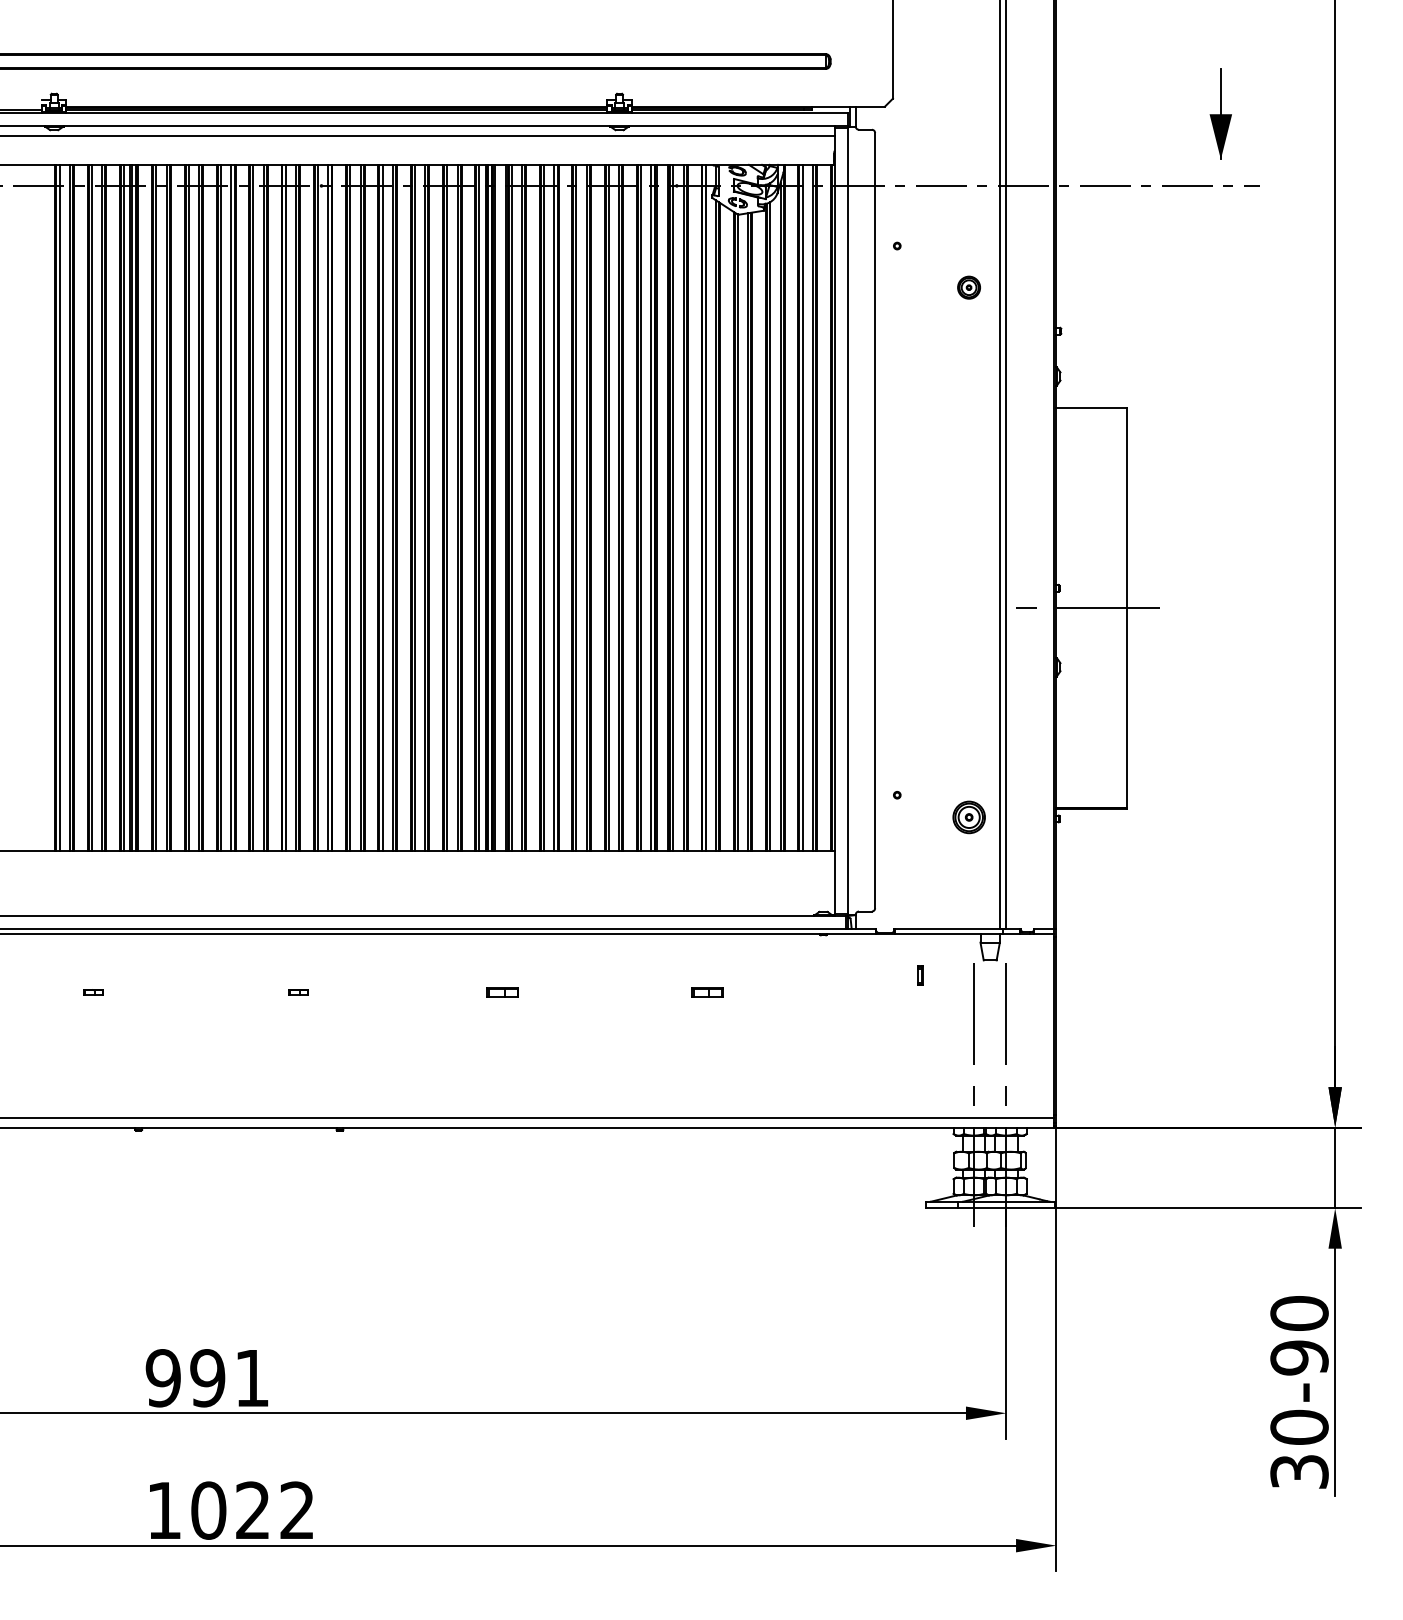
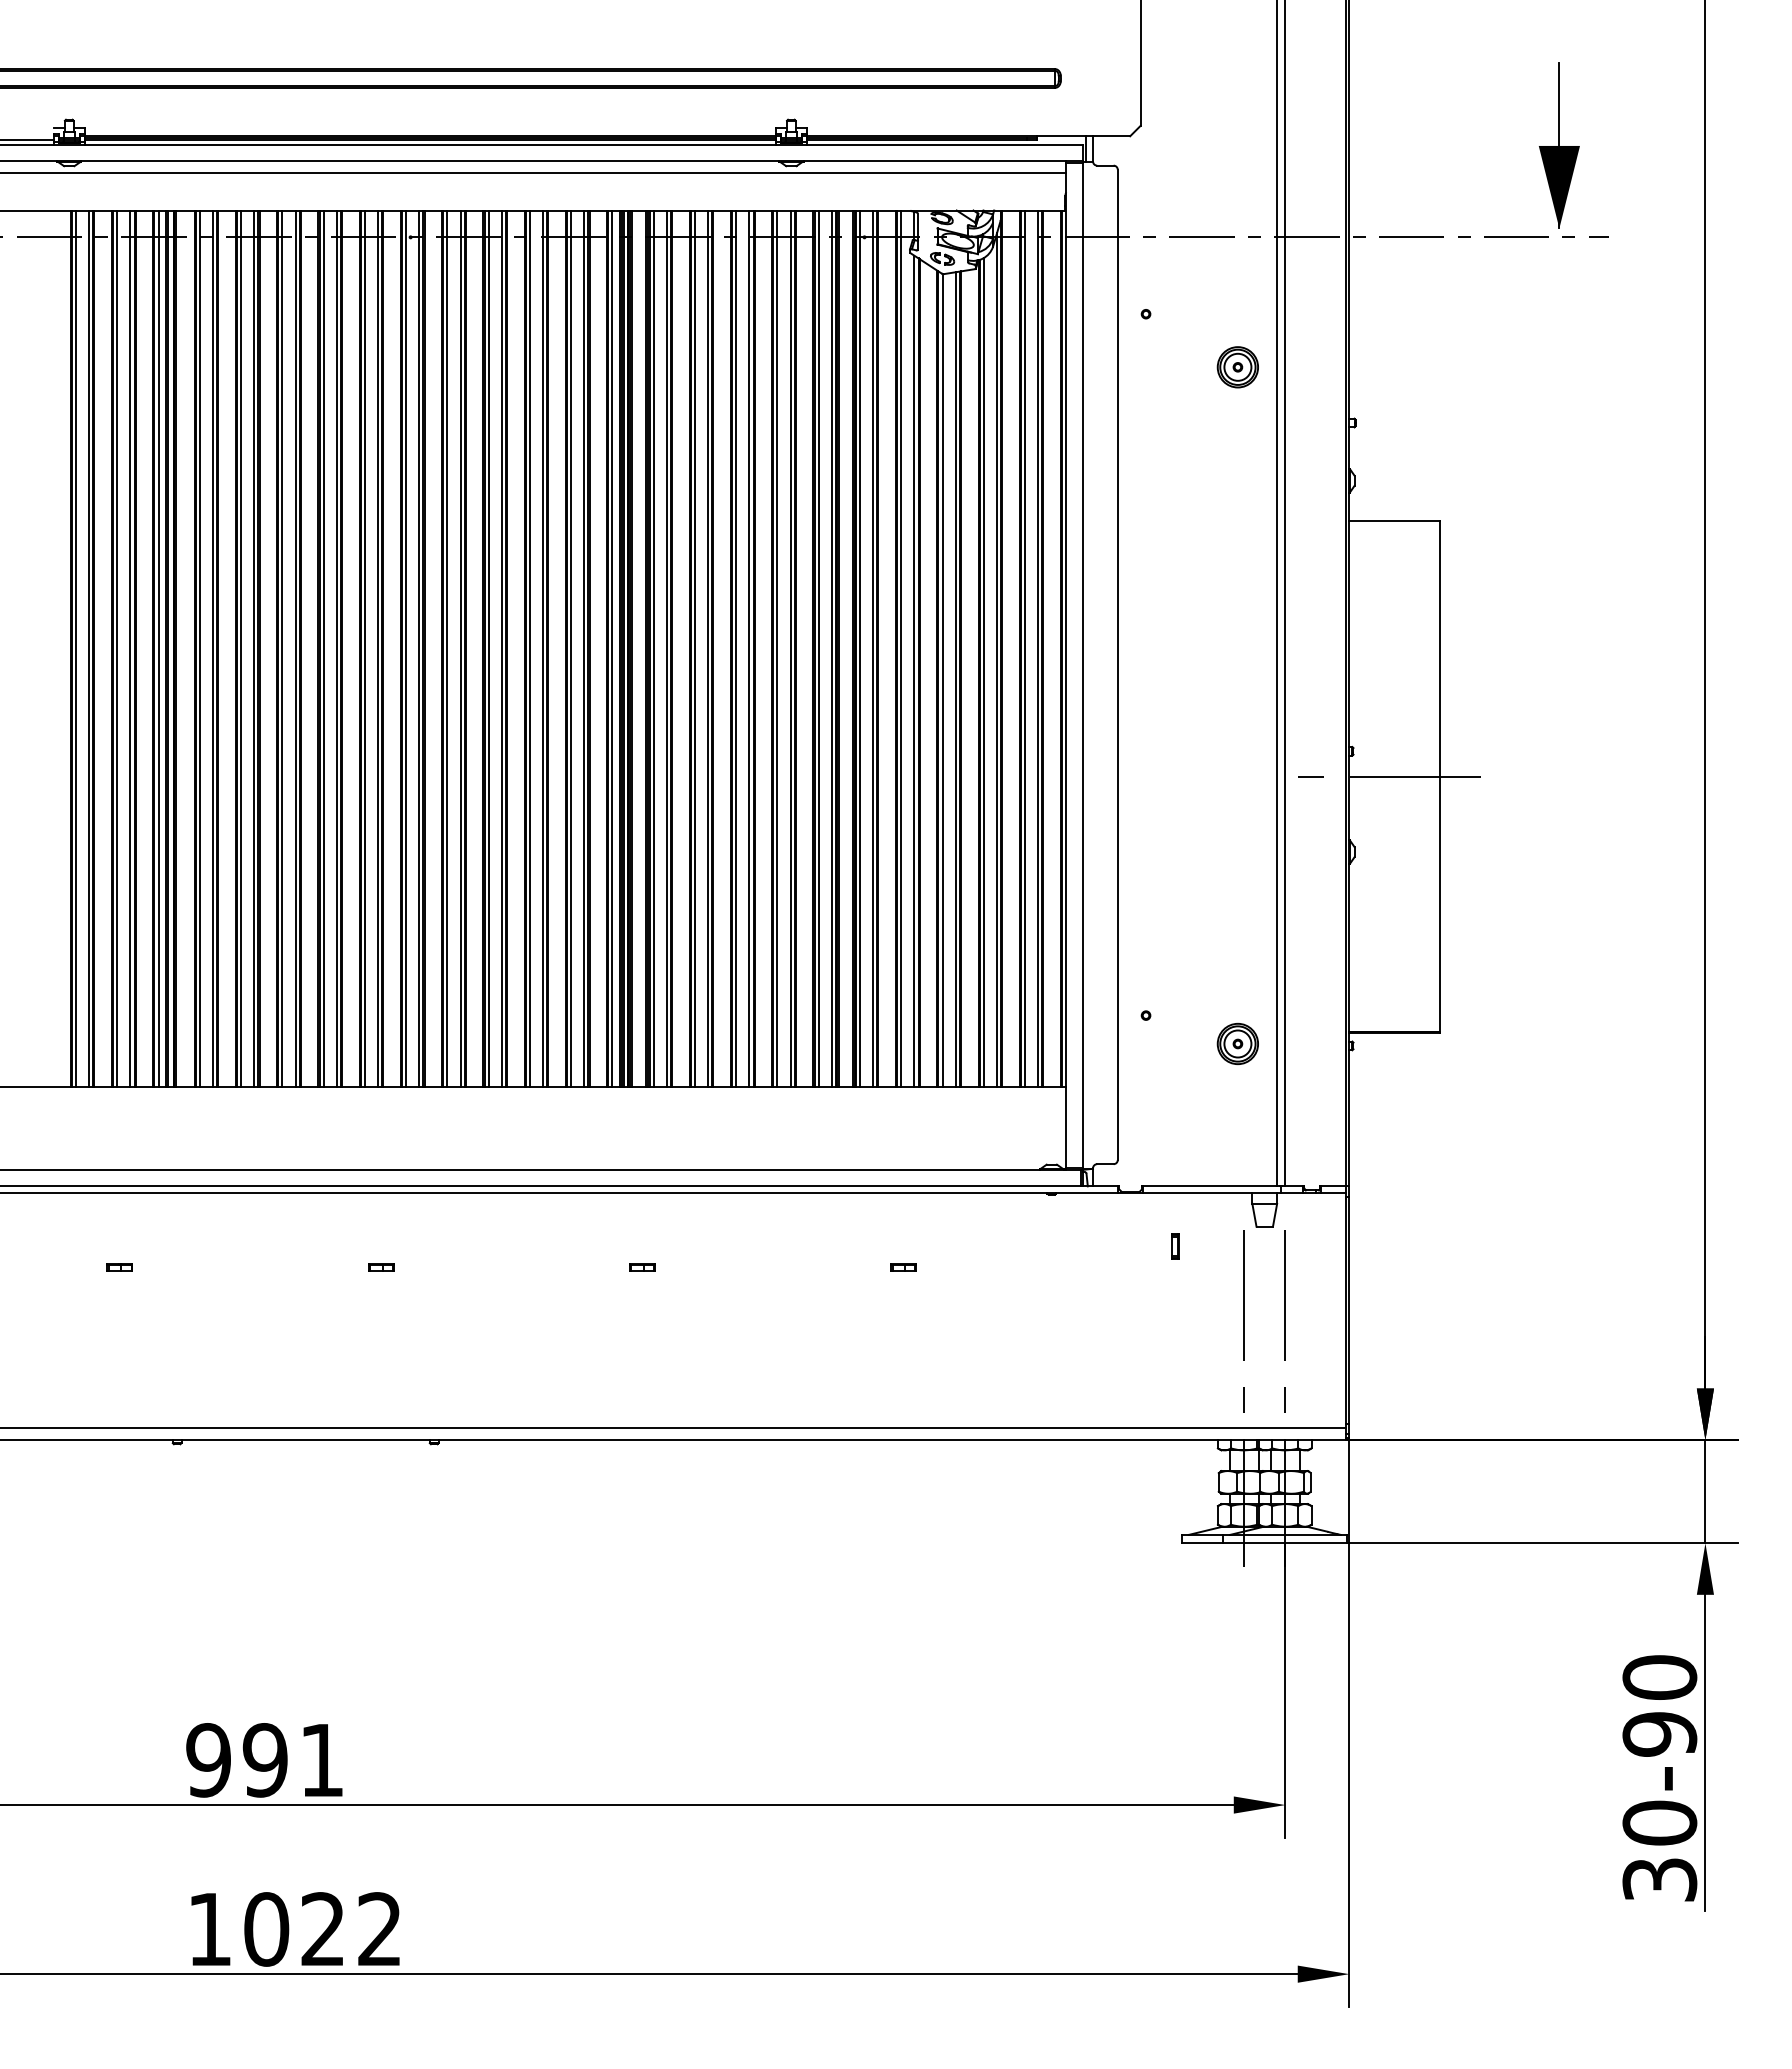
part: (1220, 114) -> (1559, 145), size x1.43
part: (968, 287) -> (1237, 367), size x1.43
part: (503, 992) -> (642, 1267), size x0.62
part: (707, 992) -> (903, 1267), size x0.62

